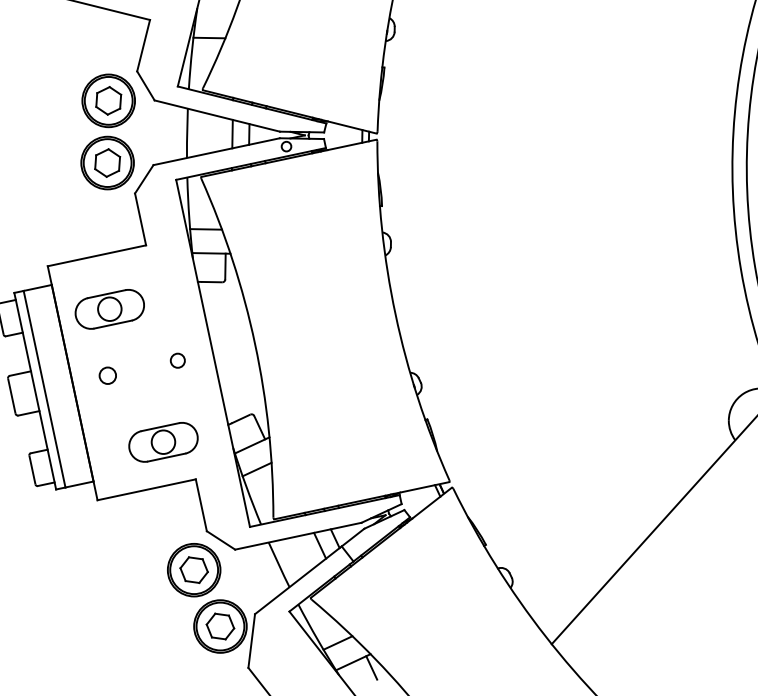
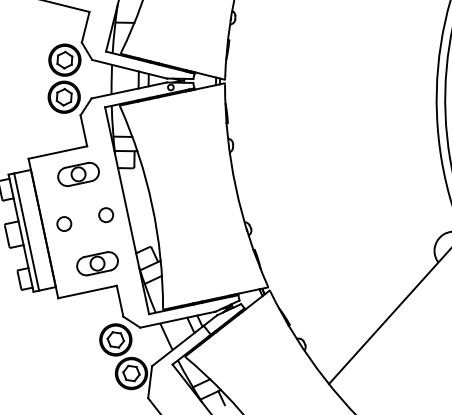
part: (109, 307) -> (78, 173), moved
circle: (176, 359) -> (105, 214), size x1.67
circle: (108, 374) -> (64, 223), size x1.43

